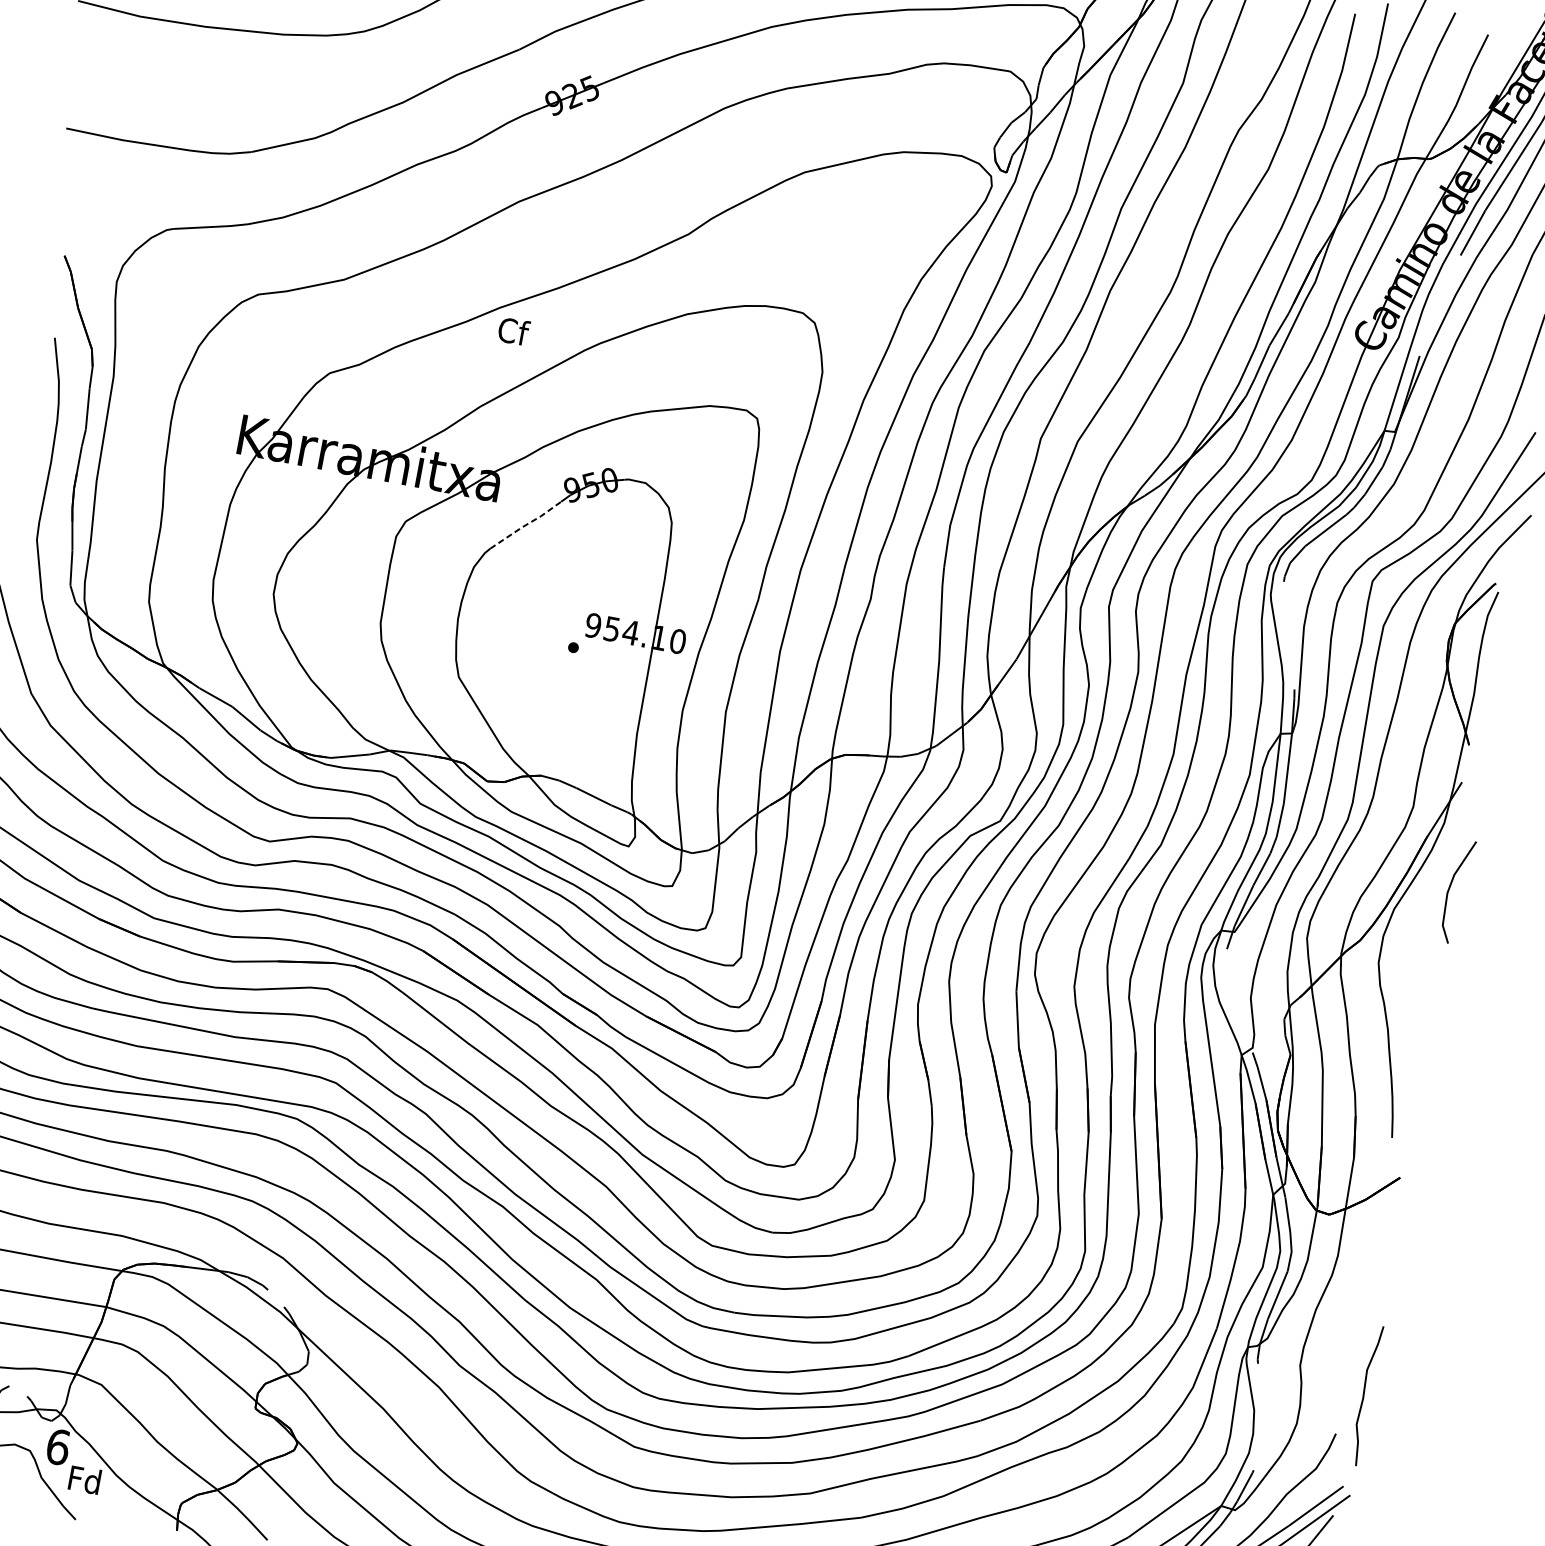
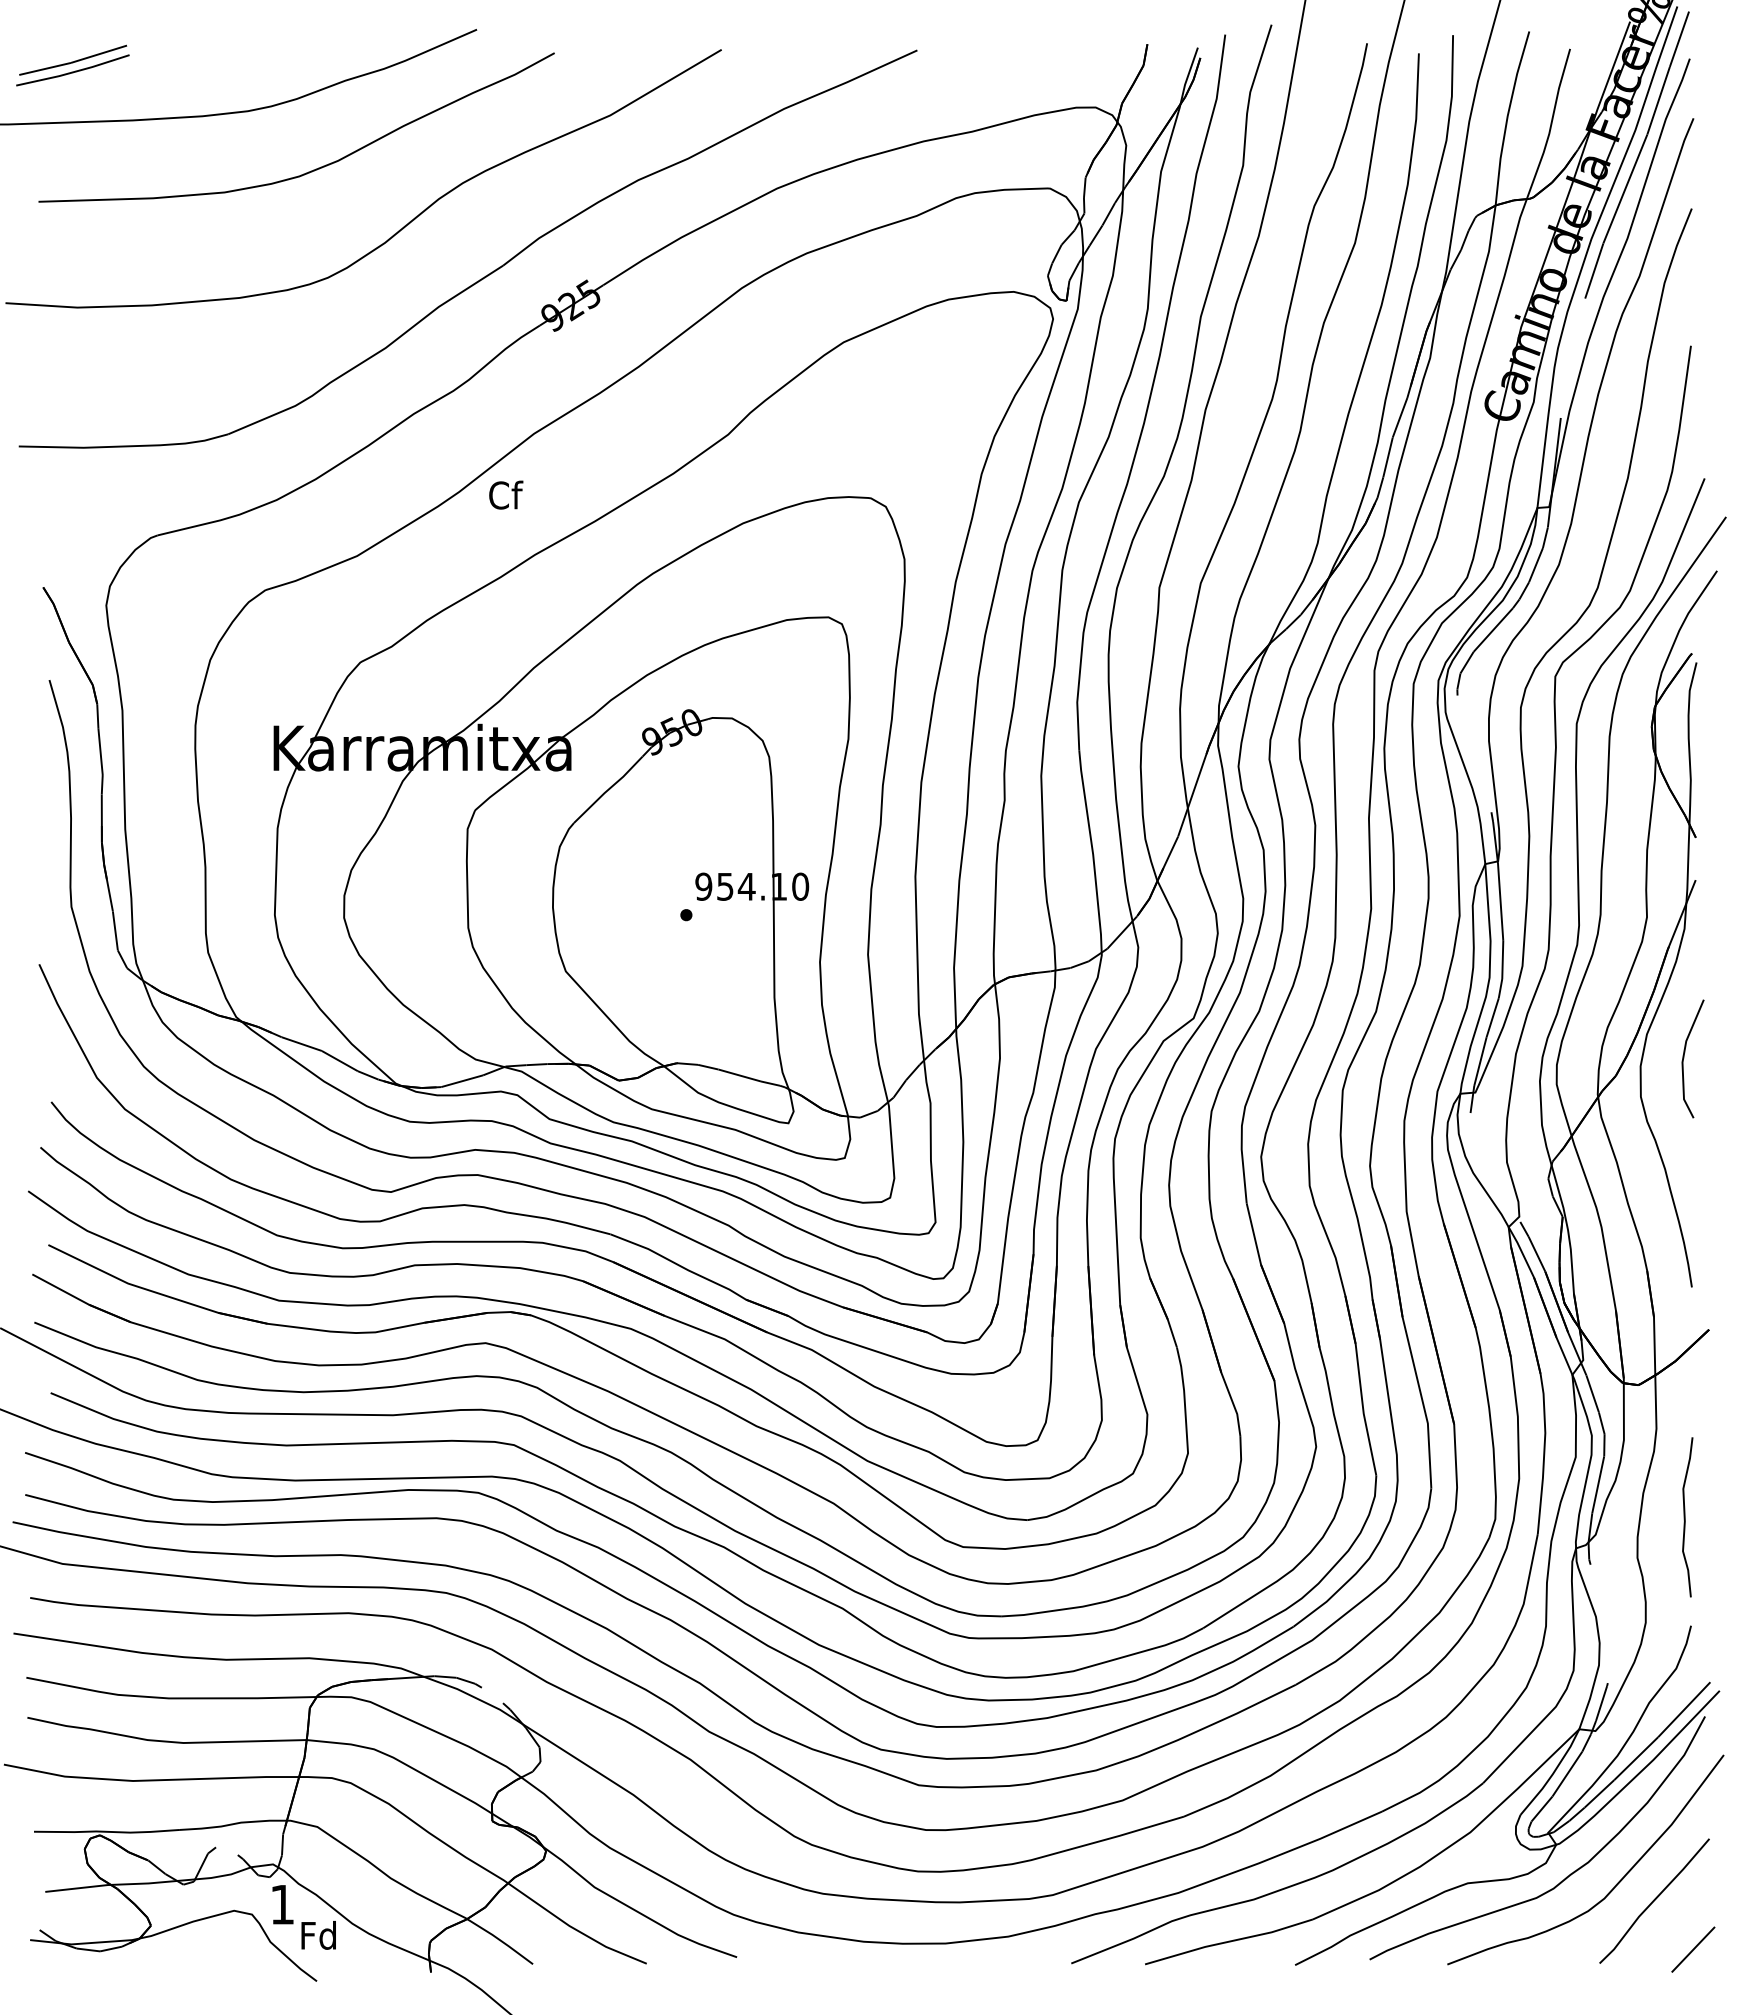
text: (514, 330) -> (506, 494), moved
line: (525, 525) -> (608, 789), dashed -> solid
line: (1449, 889) -> (1684, 1058), moved
curve: (1364, 1395) -> (1685, 1517), moved
text: (58, 1446) -> (282, 1904), 6 -> 1

